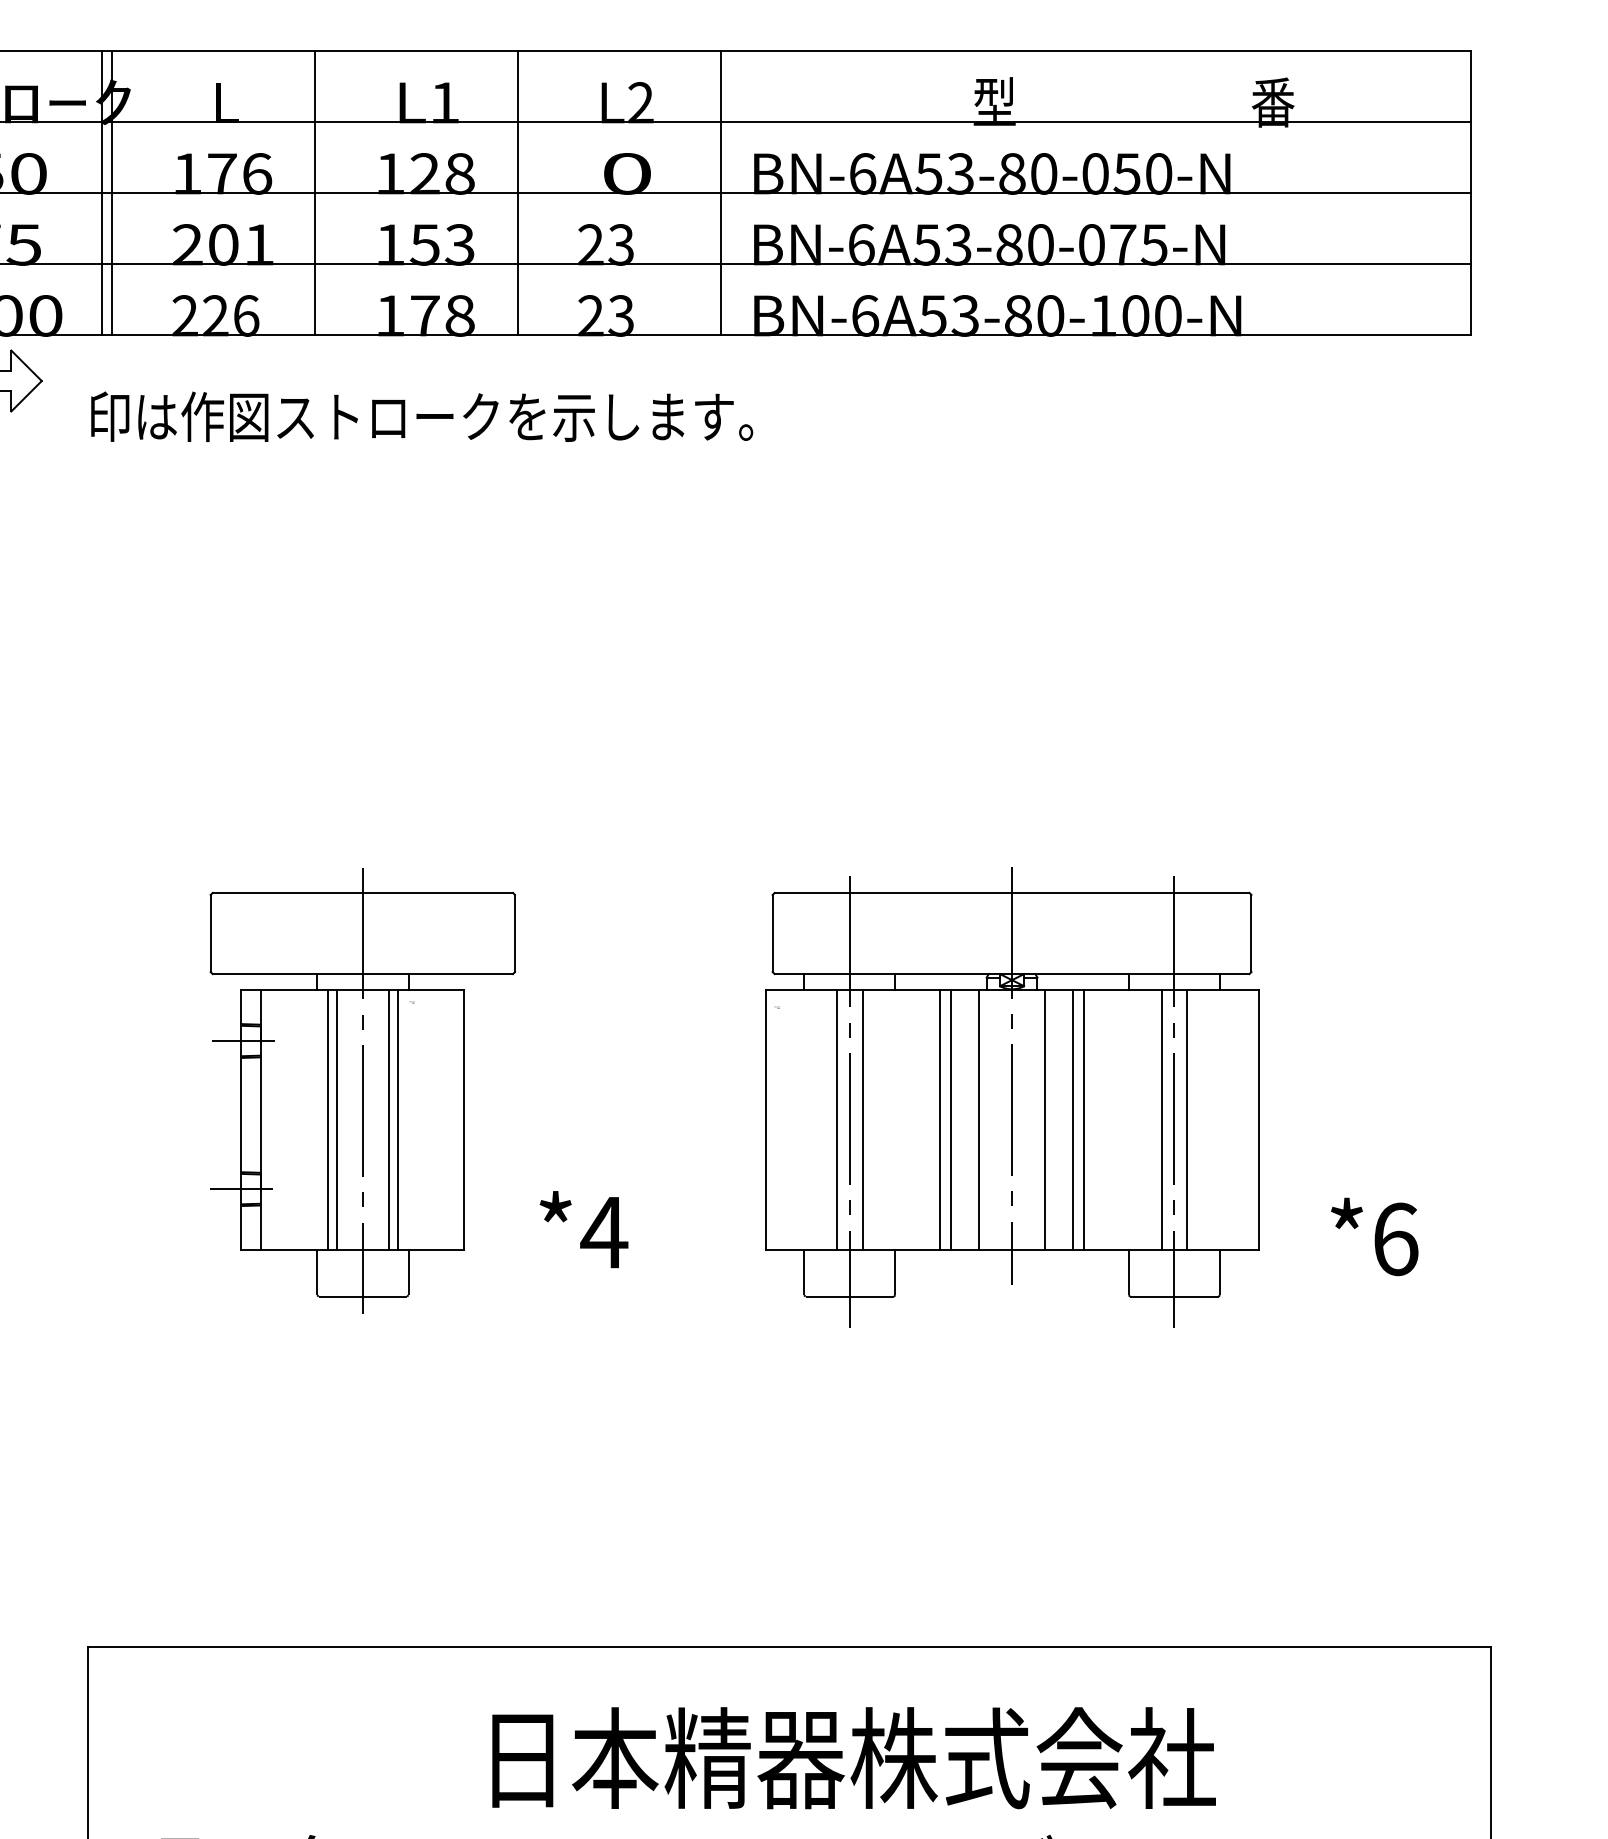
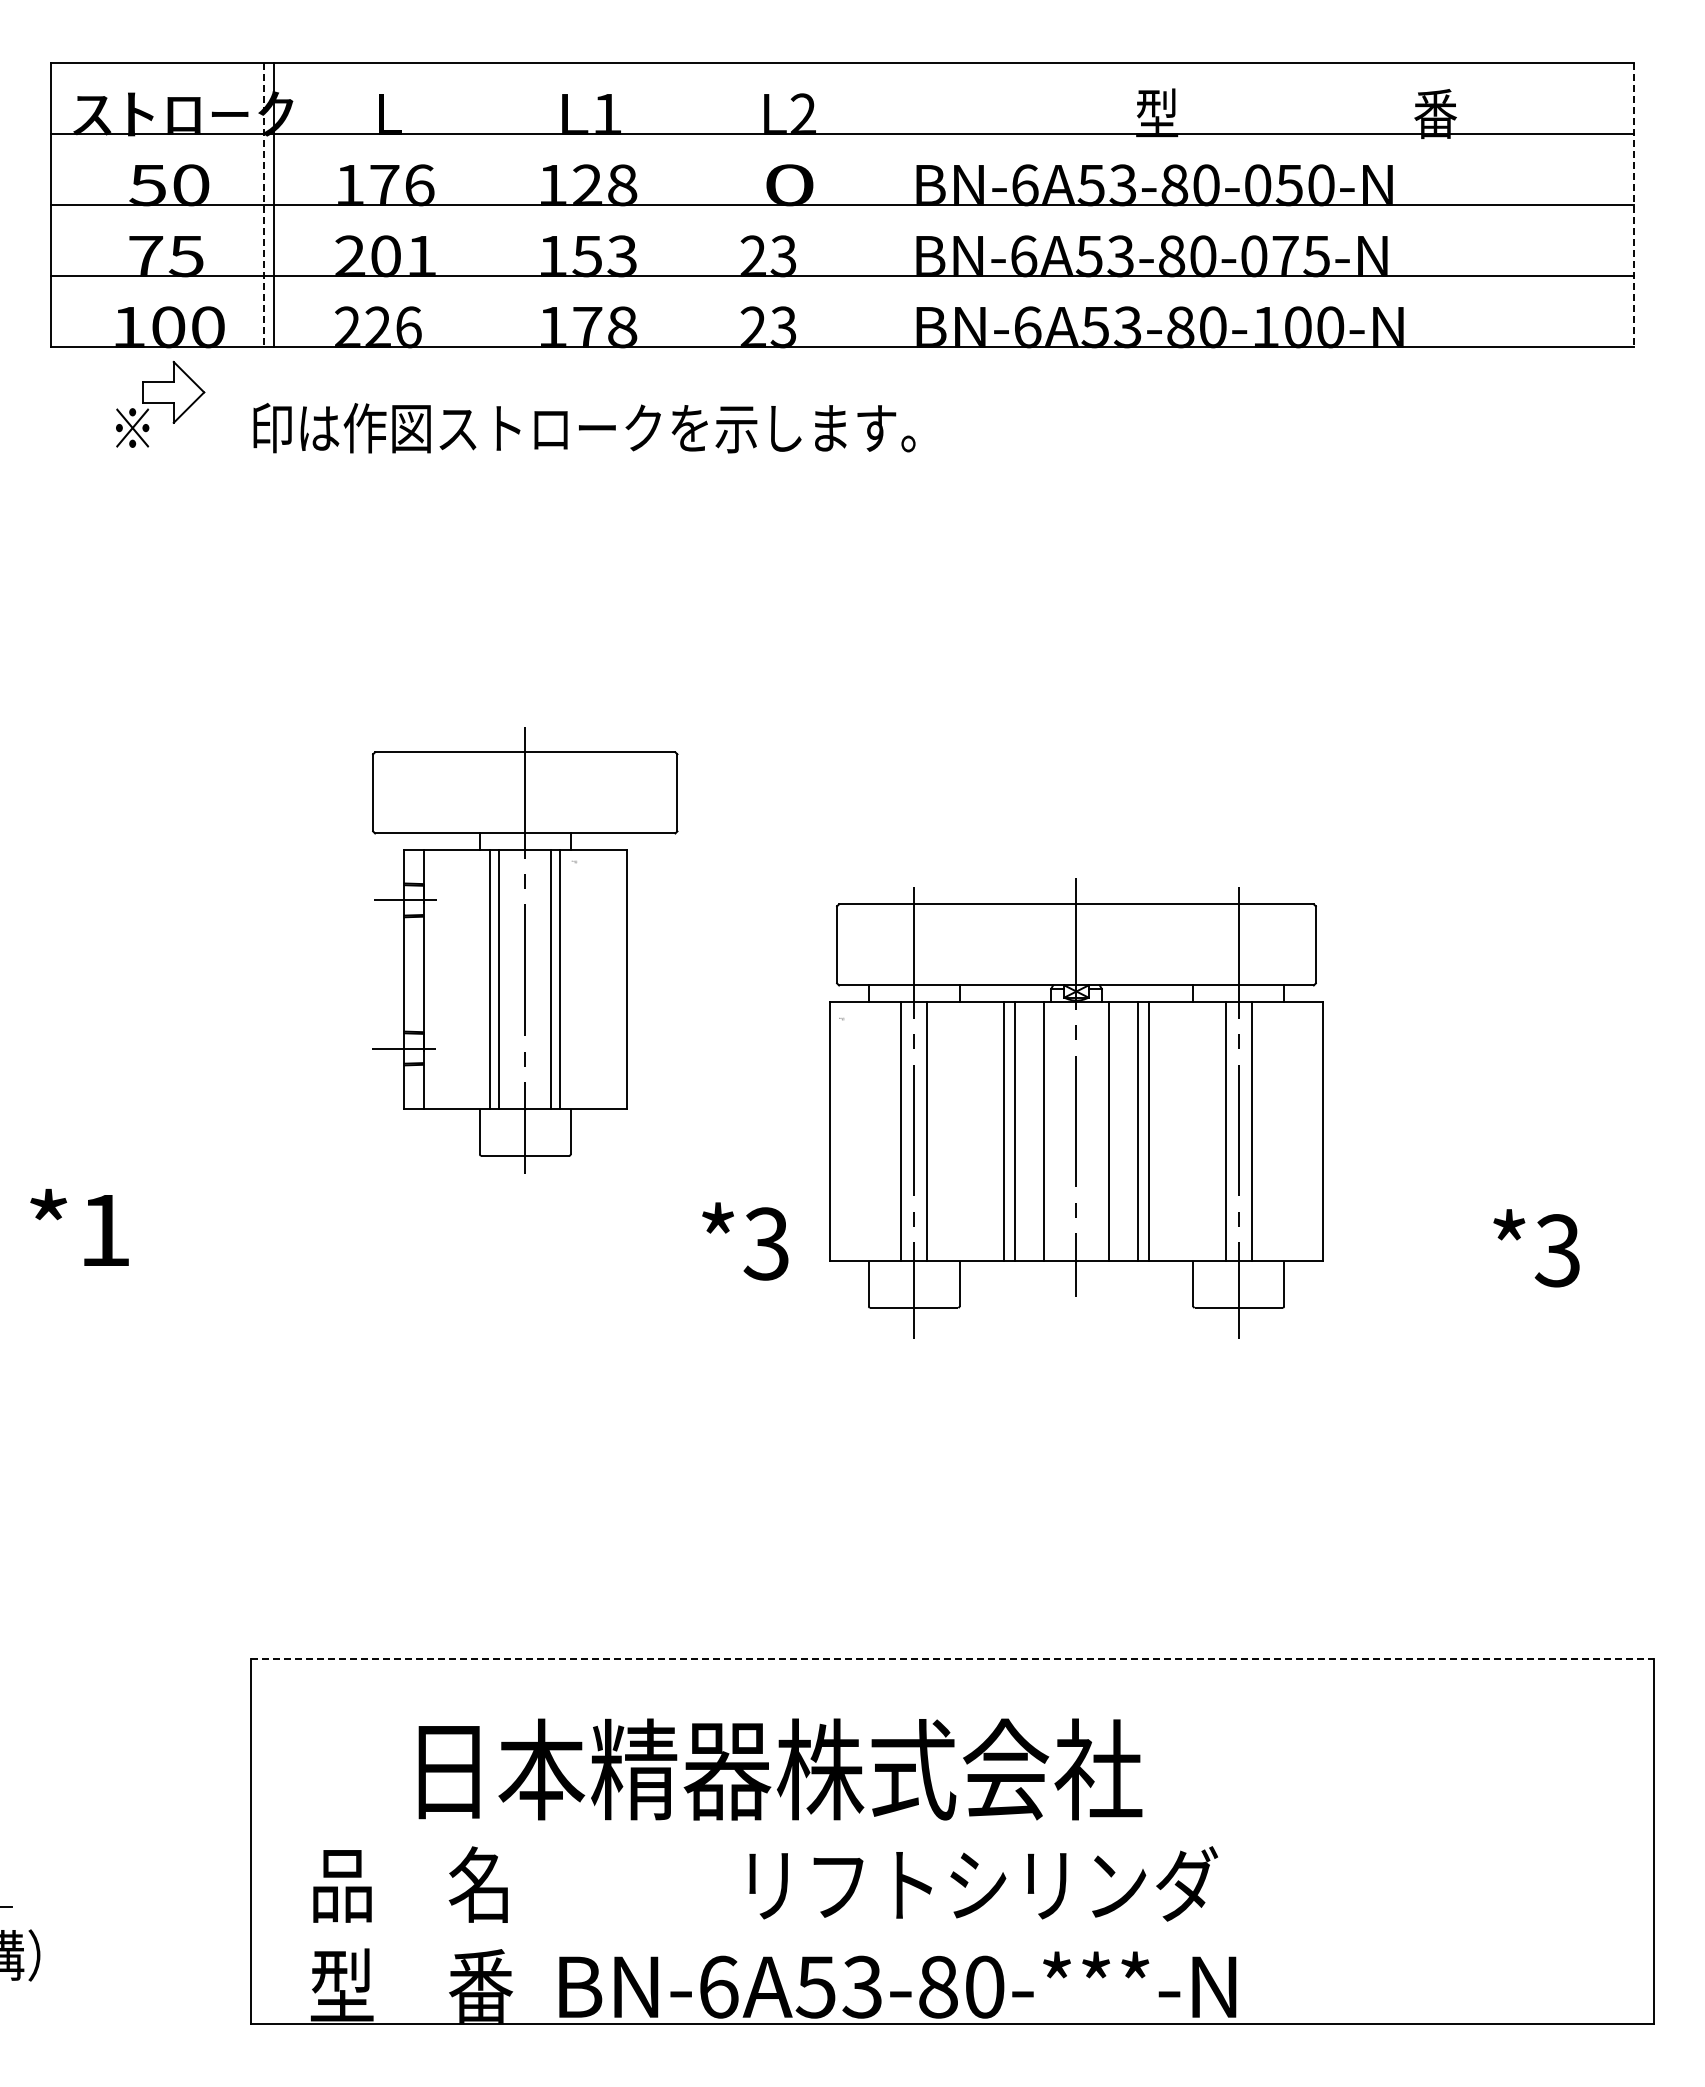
line: (315, 193) -> (477, 204), removed
line: (518, 193) -> (680, 204), removed
line: (721, 193) -> (883, 204), removed
line: (102, 194) -> (264, 205), solid -> dashed
line: (1471, 194) -> (1633, 205), solid -> dashed
part: (363, 1091) -> (525, 950), moved
part: (1012, 1097) -> (1076, 1108), moved
text: (604, 1232) -> (766, 1243), *4 -> *3
text: (1395, 1239) -> (1557, 1250), *6 -> *3
line: (790, 1647) -> (952, 1658), solid -> dashed
text: (854, 1758) -> (780, 1769), moved

